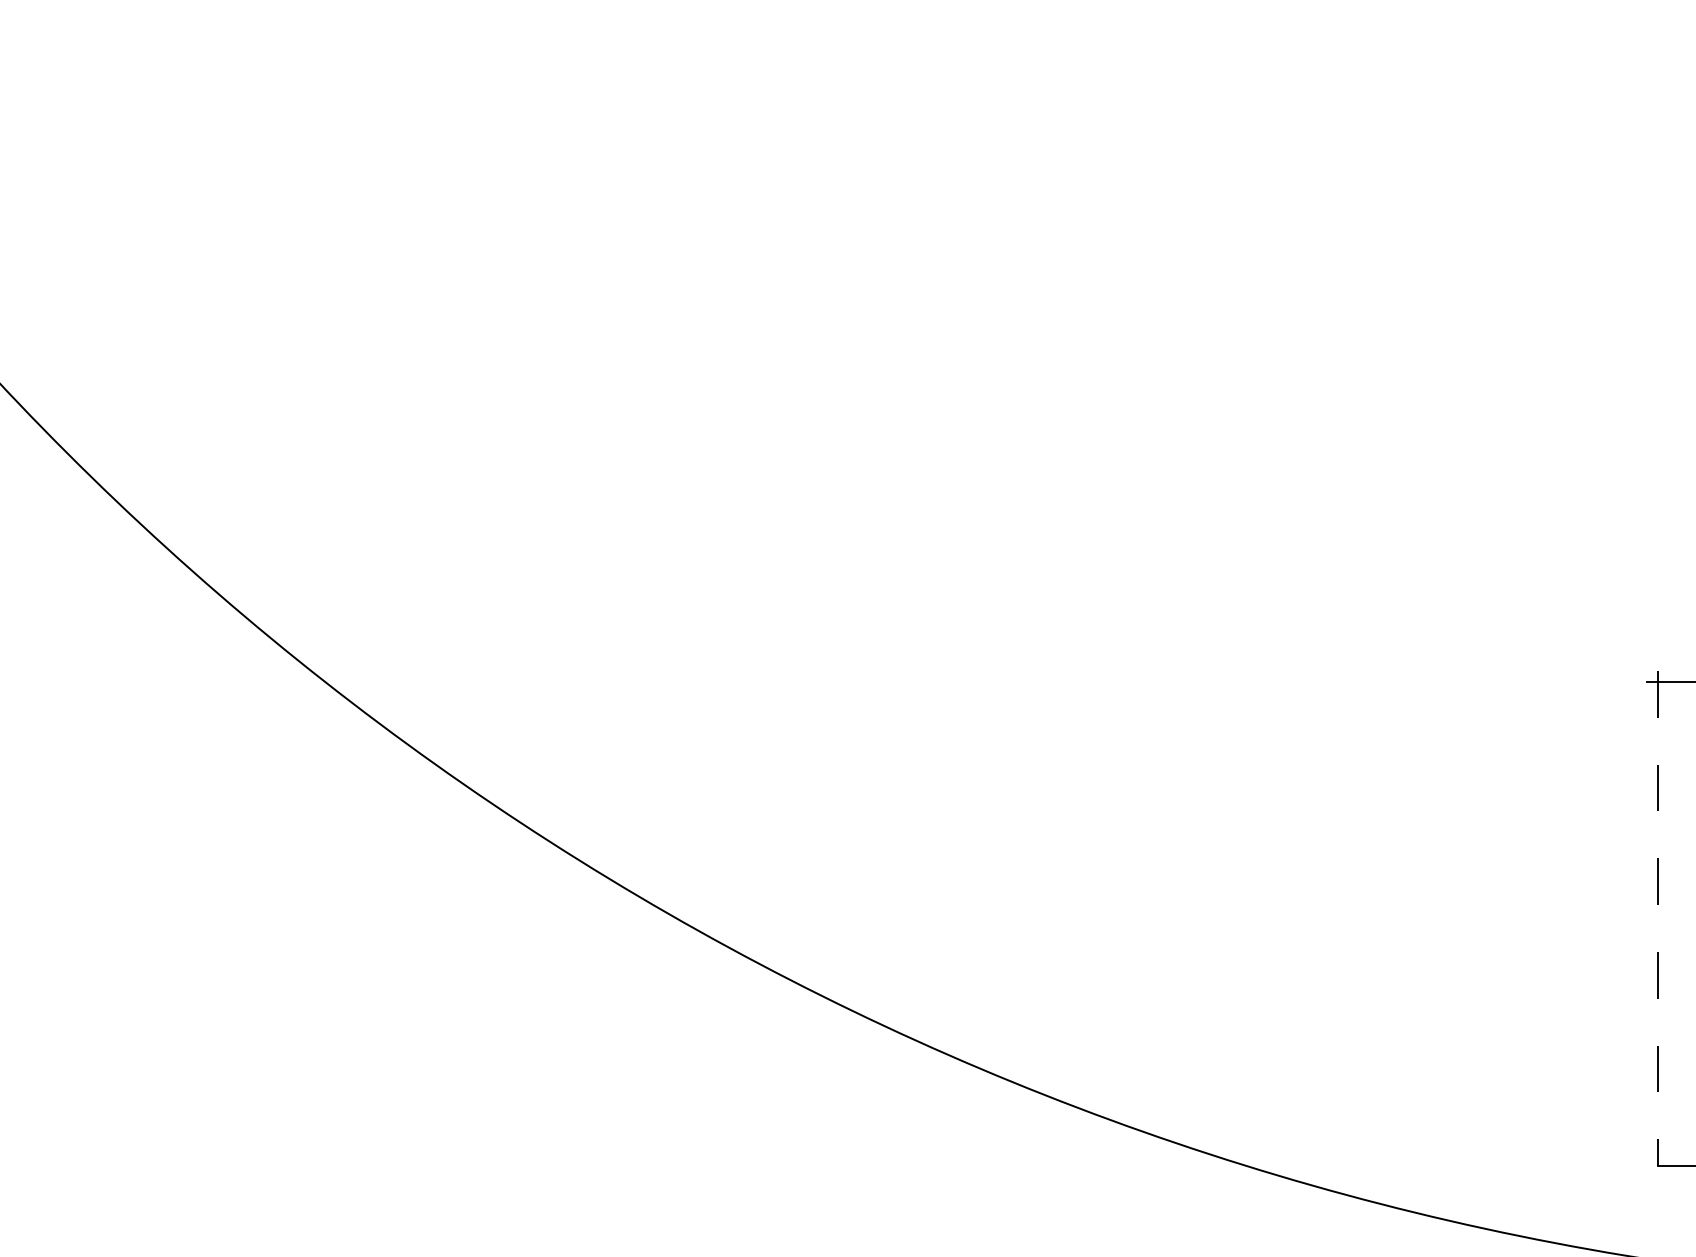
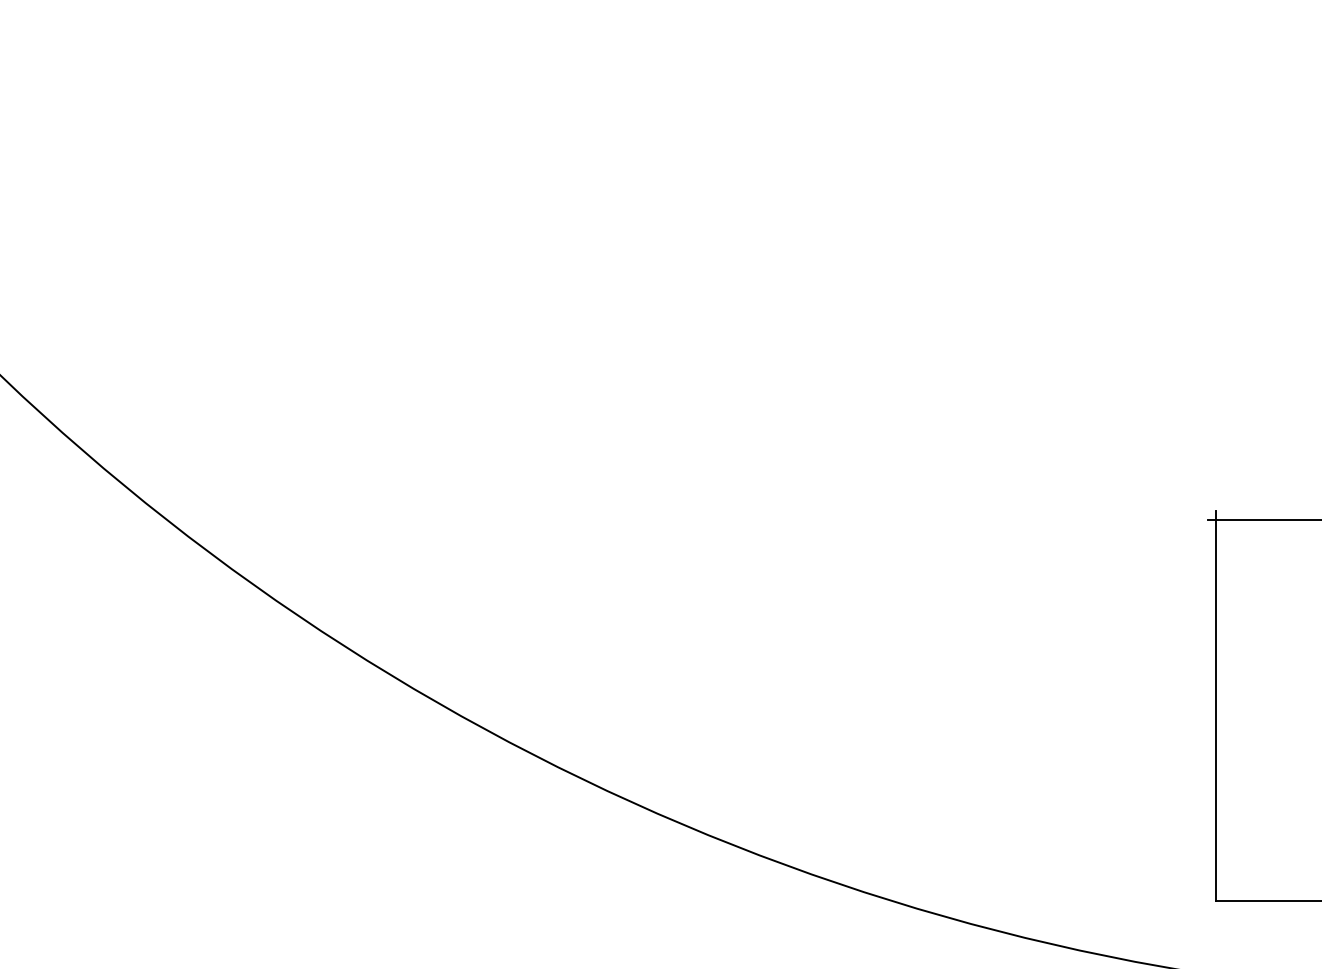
line: (1657, 918) -> (1215, 706), dashed -> solid

